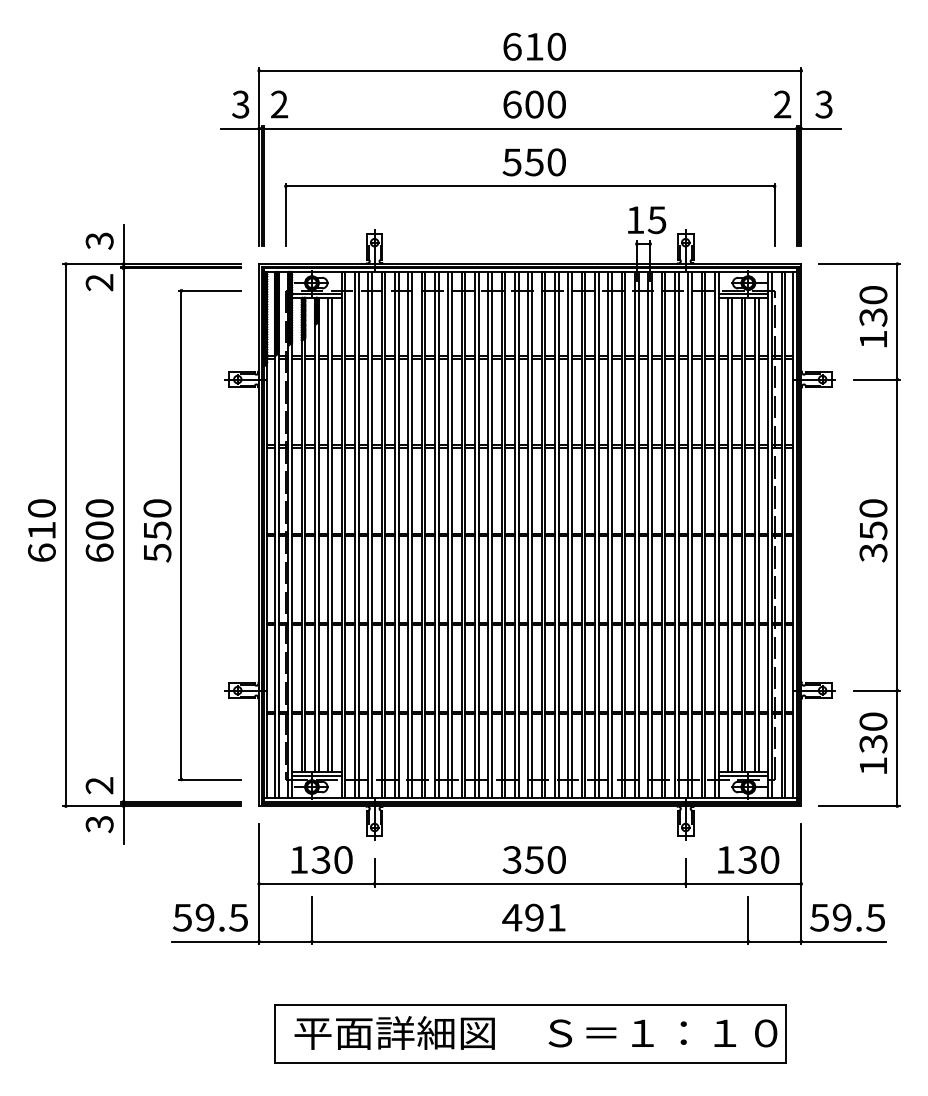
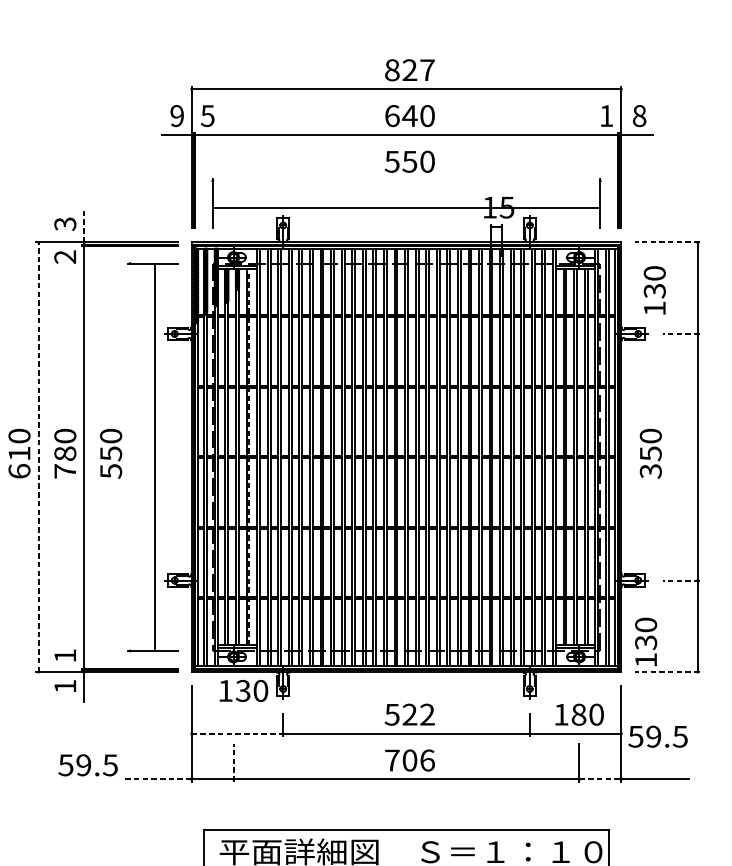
text: (534, 46) -> (409, 69), 610 -> 827
text: (240, 104) -> (176, 115), 3 -> 9
text: (279, 104) -> (207, 115), 2 -> 5
text: (534, 104) -> (409, 115), 600 -> 640
text: (782, 104) -> (606, 115), 2 -> 1
text: (823, 104) -> (638, 115), 3 -> 8
line: (529, 186) -> (405, 207), moved
line: (123, 244) -> (84, 226), solid -> dashed
line: (859, 264) -> (667, 242), solid -> dashed
text: (873, 316) -> (654, 290), moved
line: (876, 379) -> (681, 333), solid -> dashed
text: (873, 530) -> (650, 453), moved
line: (65, 534) -> (38, 456), solid -> dashed
line: (181, 534) -> (155, 456), moved
line: (332, 534) -> (249, 456), solid -> dashed
text: (99, 541) -> (65, 462), 600 -> 780
line: (876, 690) -> (681, 580), solid -> dashed
text: (873, 742) -> (646, 641), moved
text: (99, 785) -> (65, 655), 2 -> 1
line: (859, 806) -> (667, 672), solid -> dashed
text: (99, 824) -> (65, 686), 3 -> 1
text: (321, 859) -> (243, 690), moved
text: (534, 859) -> (409, 714), 350 -> 522
text: (747, 859) -> (578, 714), 130 -> 180
line: (316, 883) -> (237, 733), solid -> dashed
text: (210, 917) -> (88, 765), moved
text: (534, 917) -> (409, 760), 491 -> 706
text: (847, 917) -> (658, 736), moved
line: (312, 920) -> (233, 762), solid -> dashed
line: (215, 941) -> (157, 779), solid -> dashed
line: (775, 941) -> (600, 779), solid -> dashed

